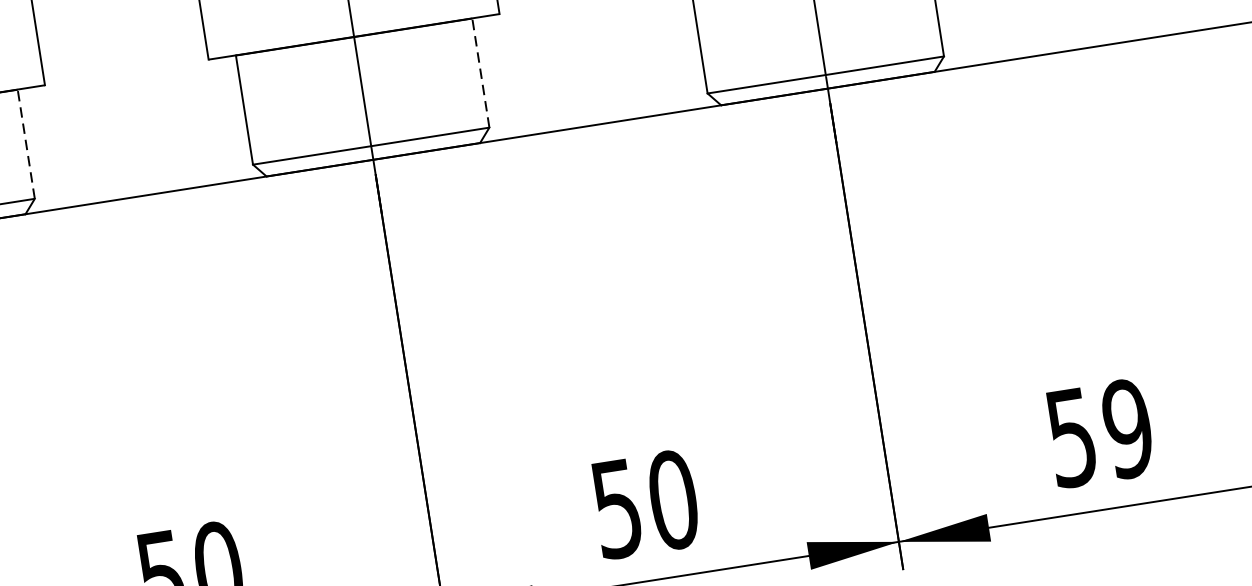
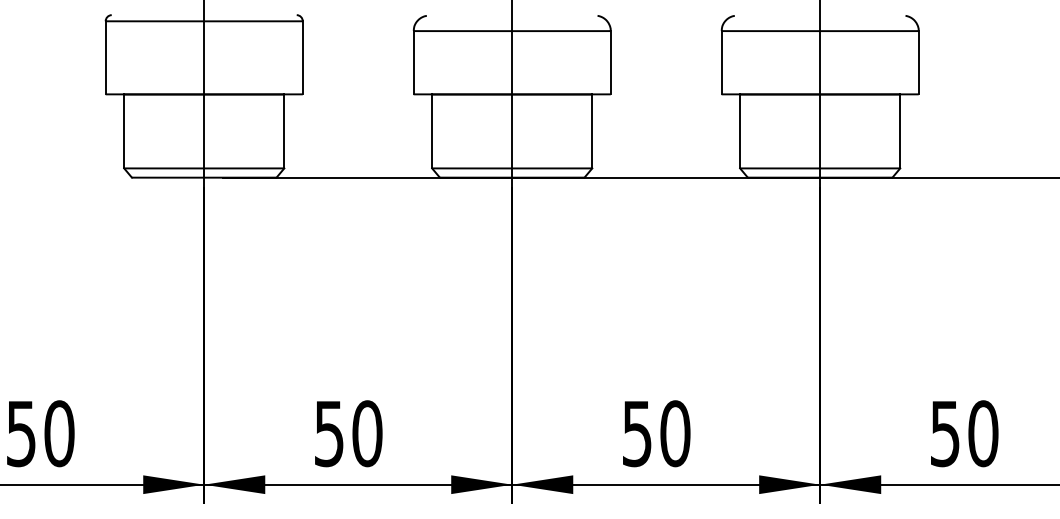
line: (481, 73) -> (592, 131), dashed -> solid
line: (26, 144) -> (284, 131), dashed -> solid
text: (1128, 428) -> (983, 433), 59 -> 50

